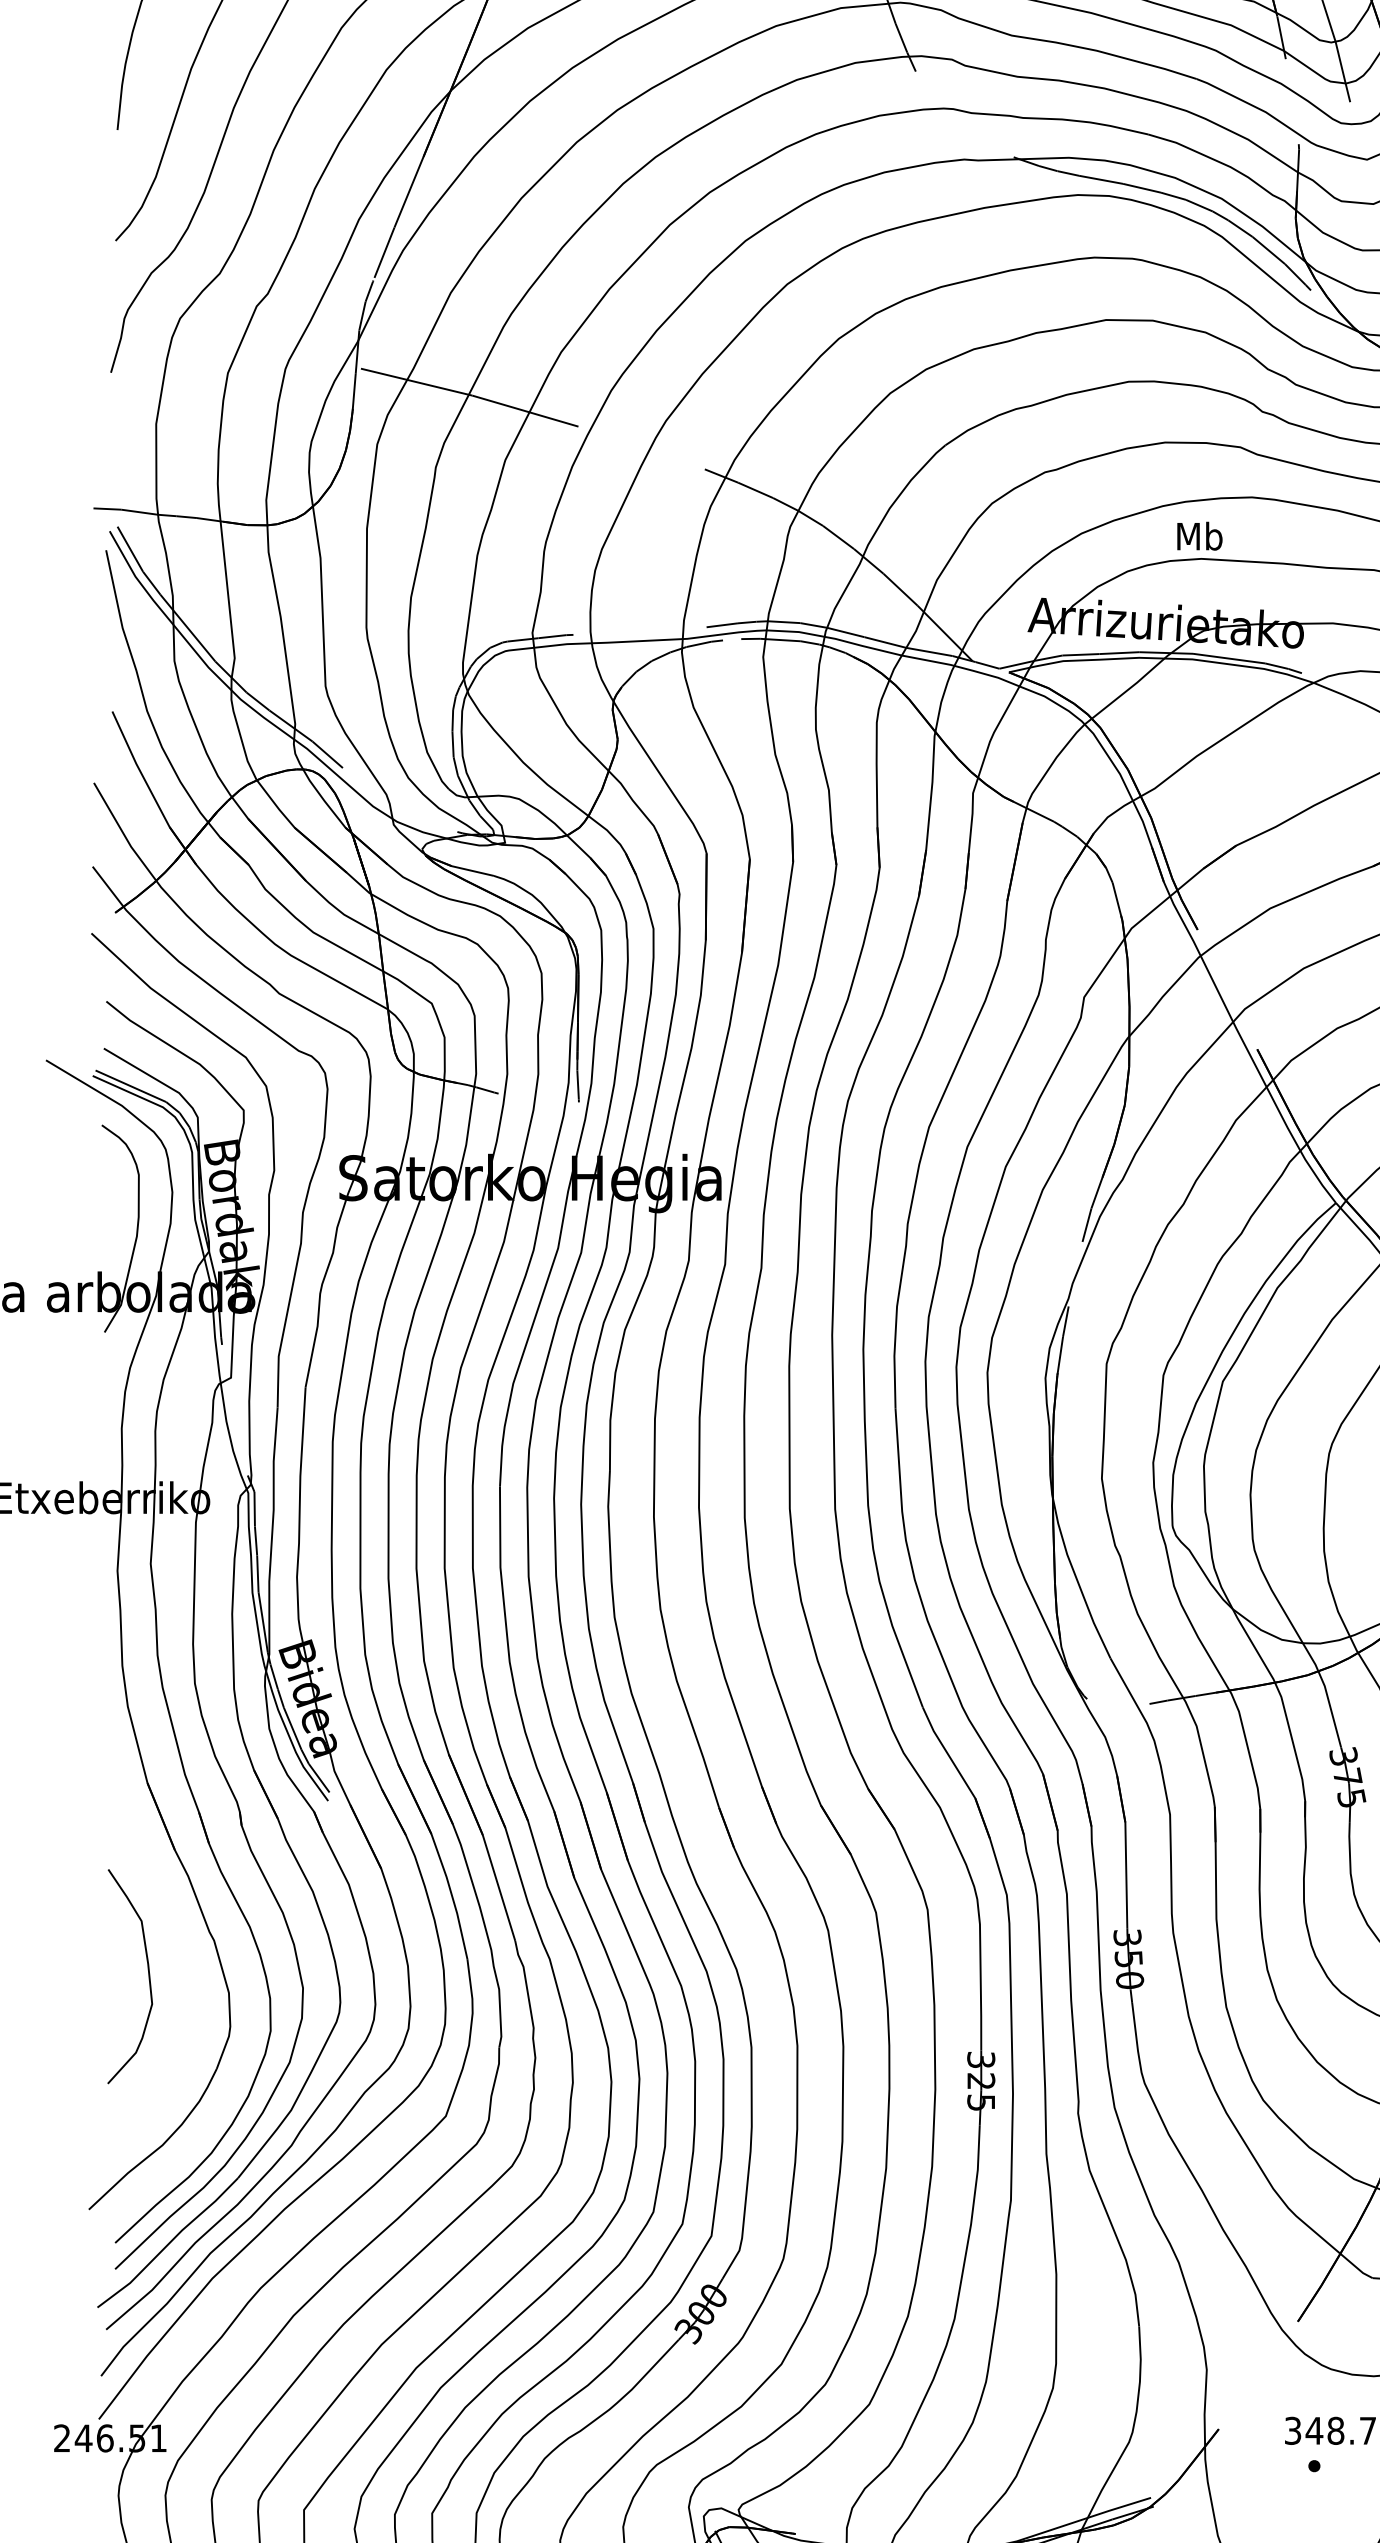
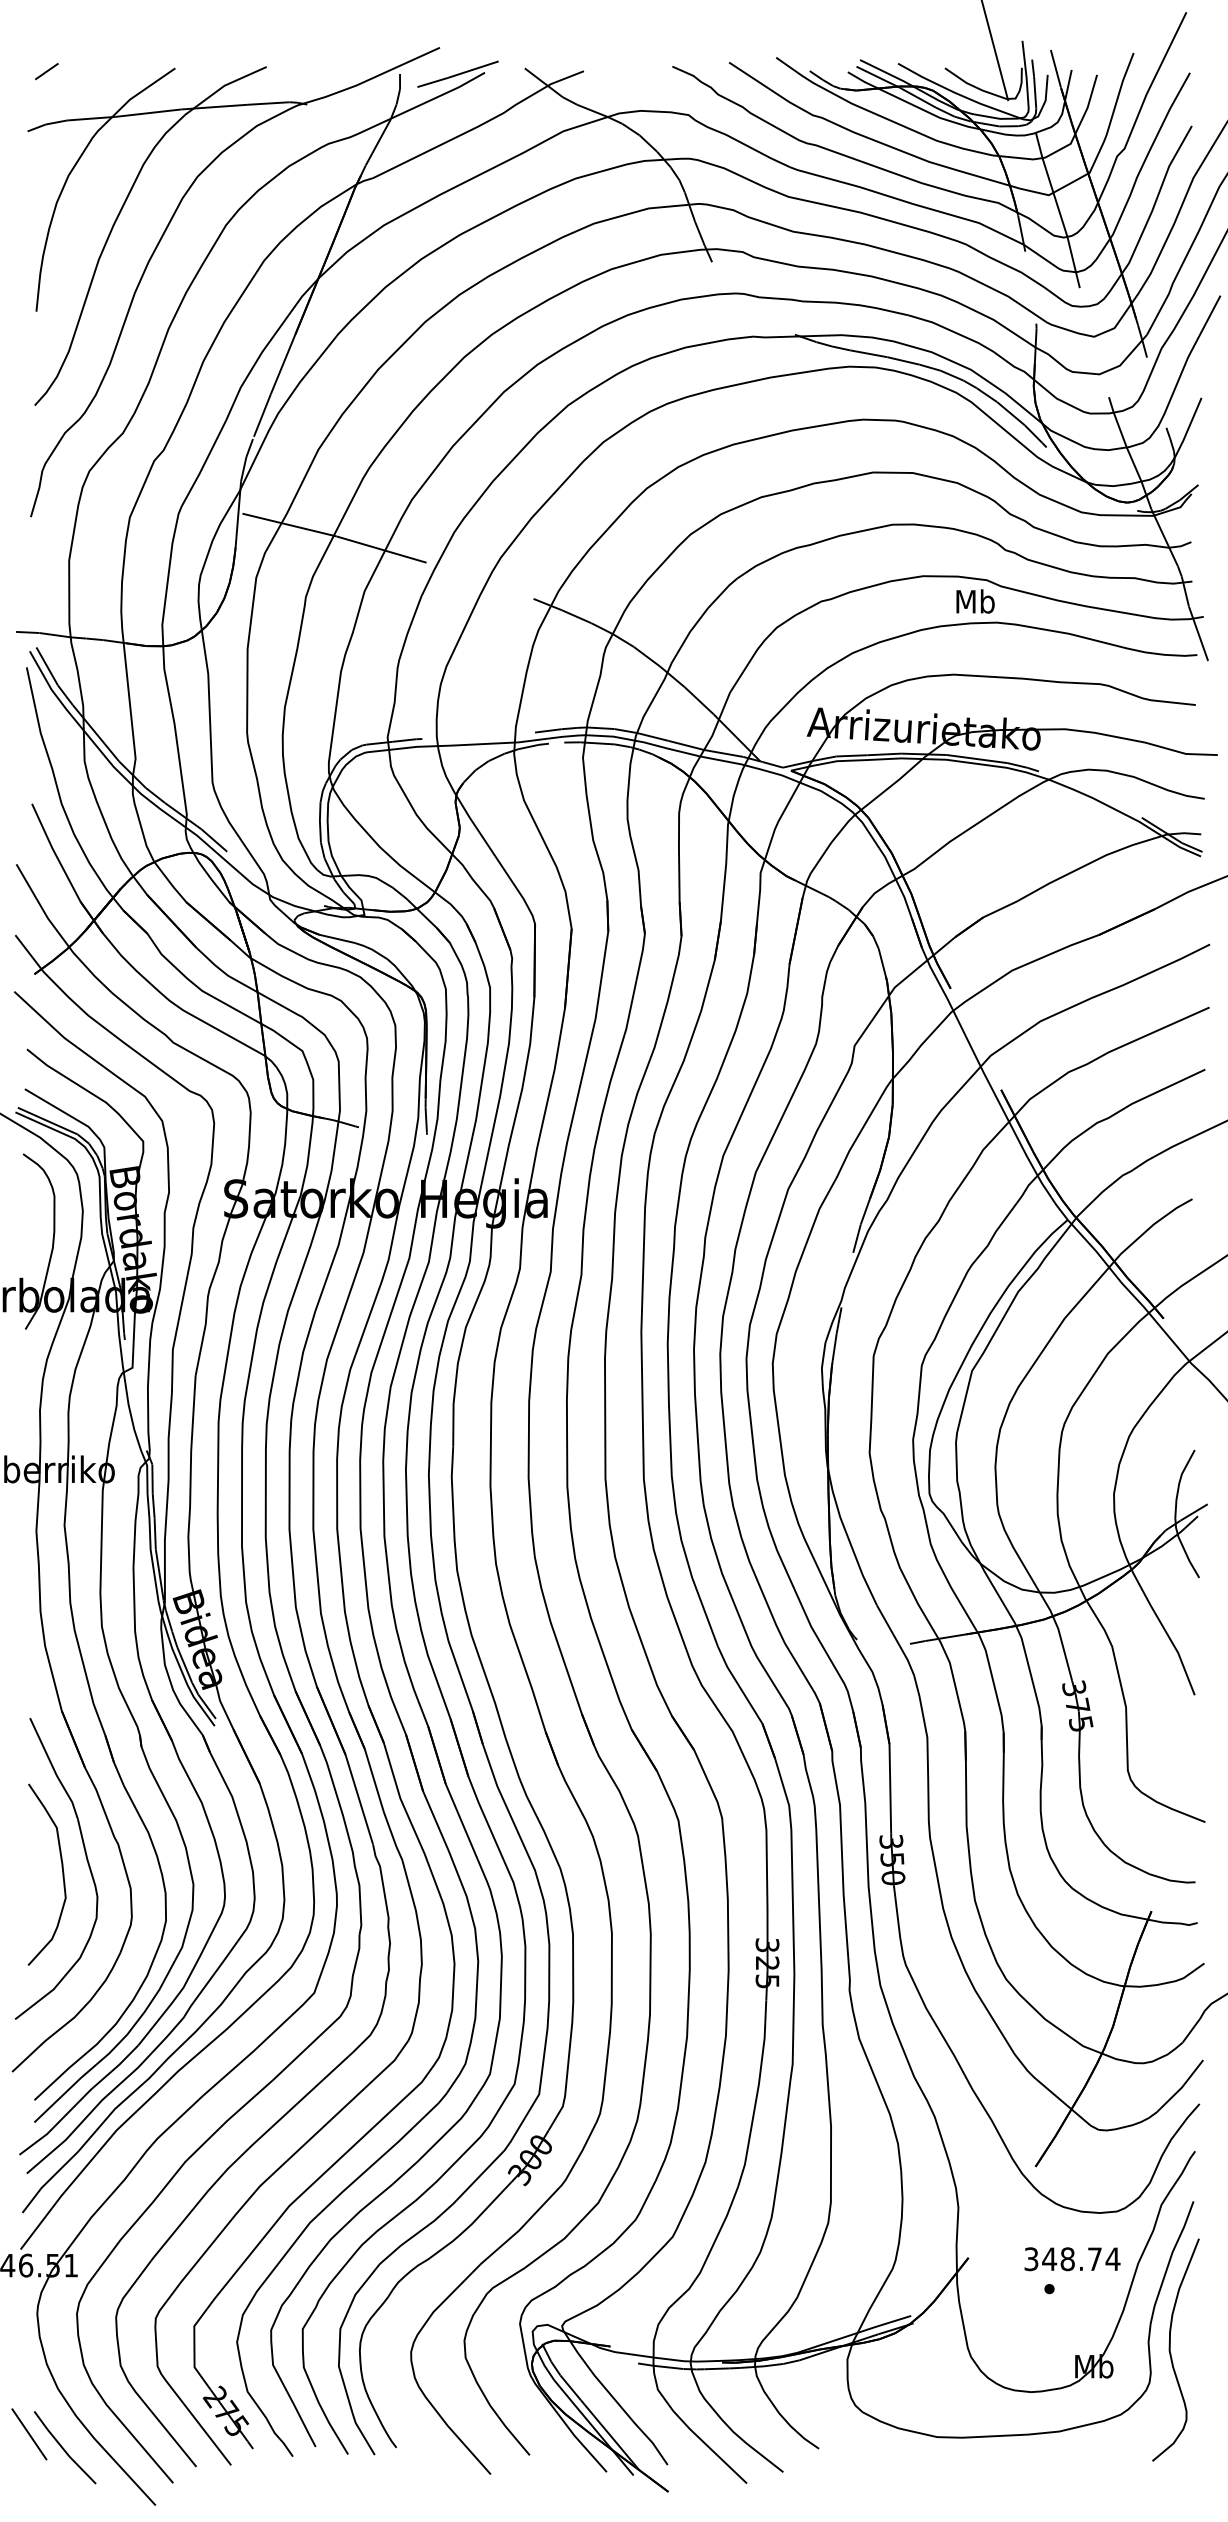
text: (1199, 536) -> (975, 601), moved
part: (176, 1959) -> (86, 1860), added

